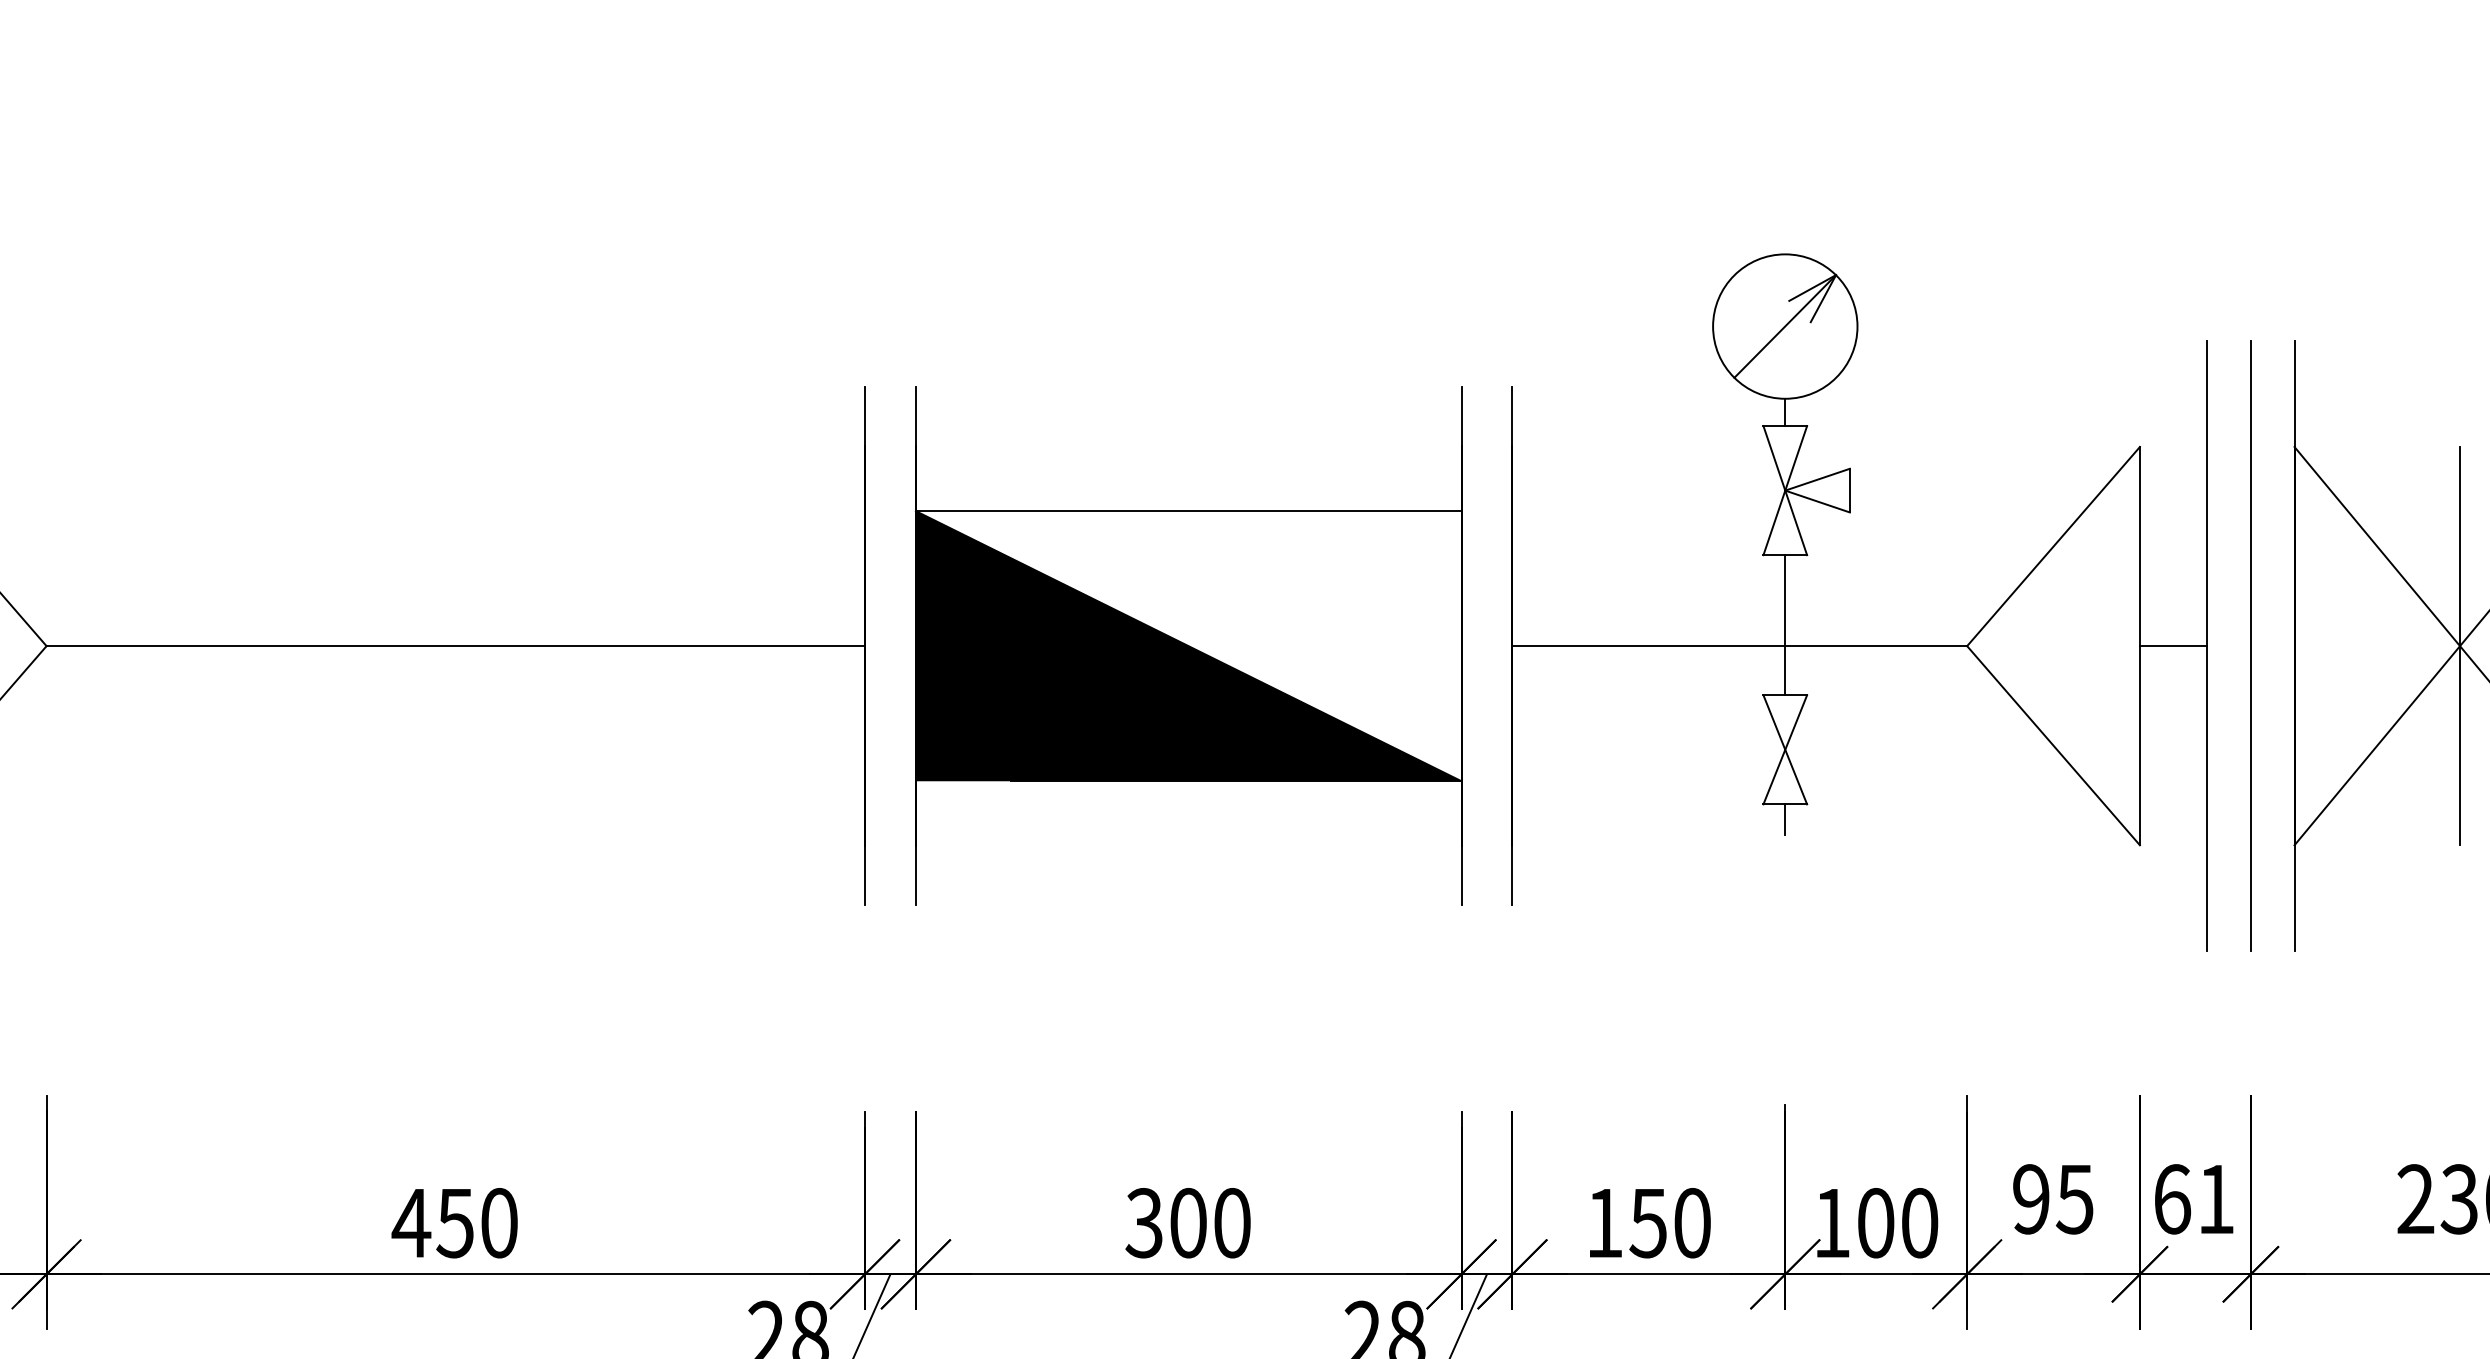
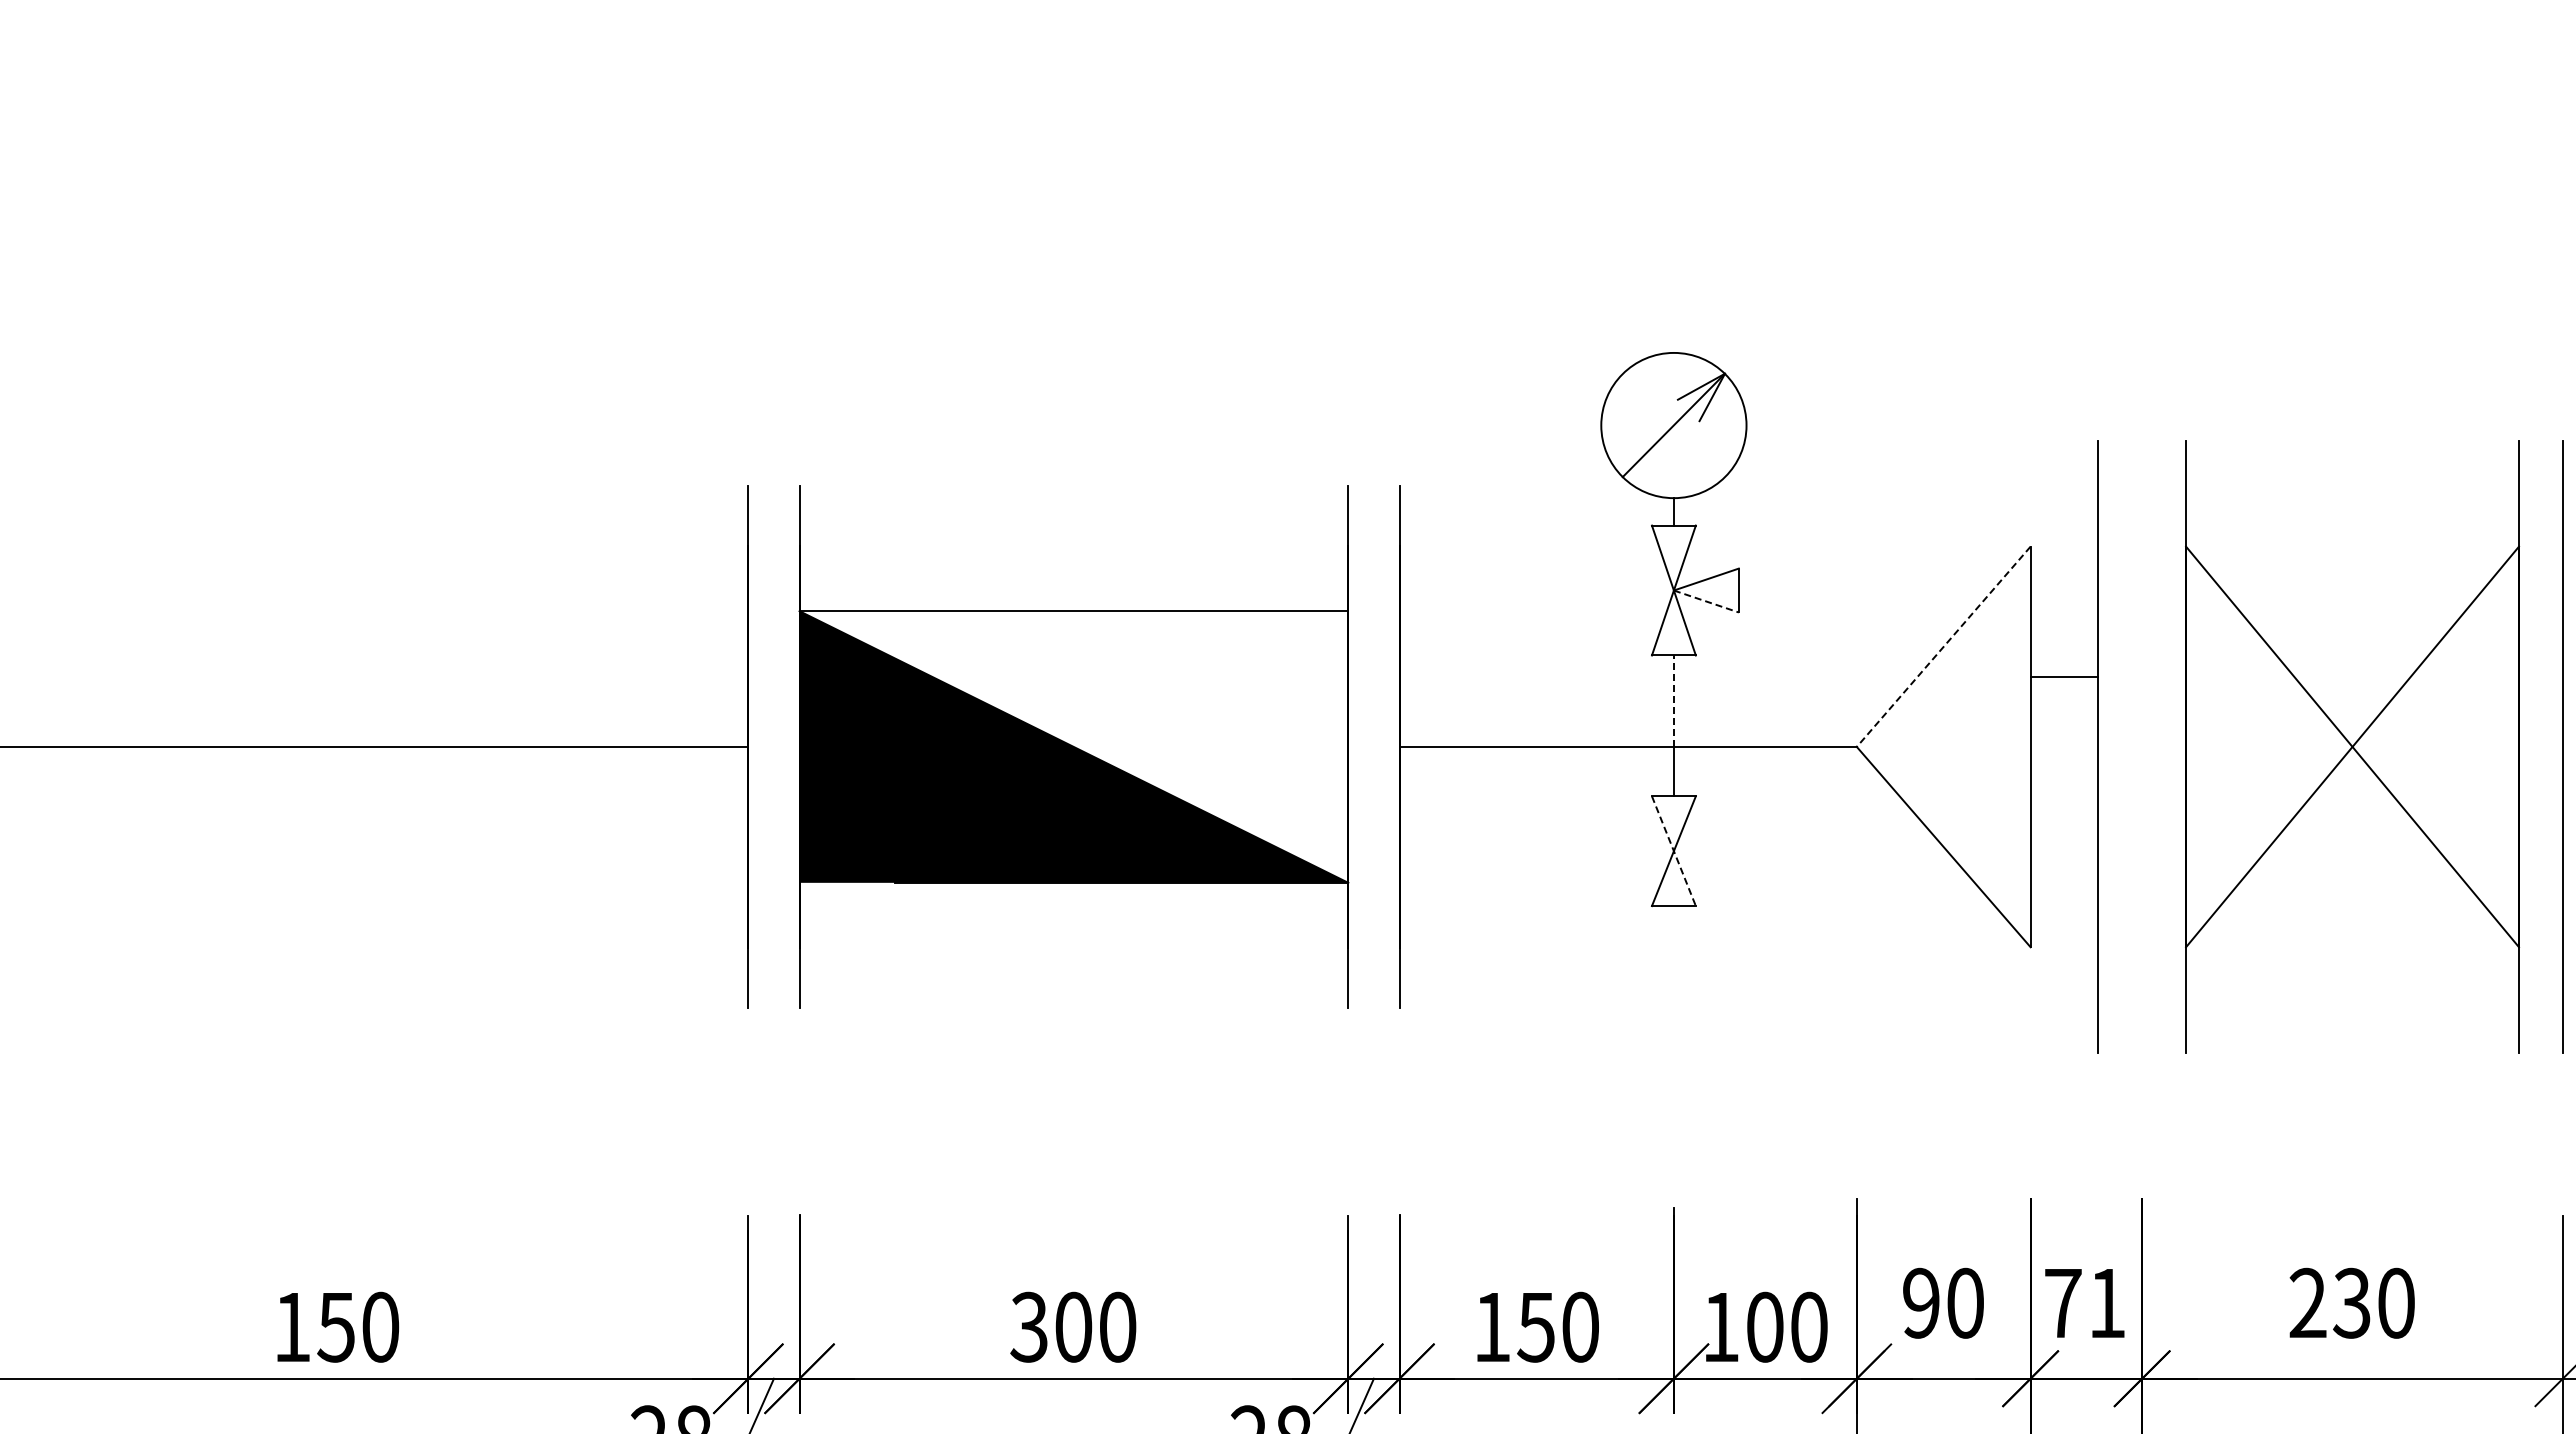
line: (1817, 501) -> (1706, 601), solid -> dashed
line: (2053, 546) -> (1943, 646), solid -> dashed
line: (1784, 600) -> (1673, 701), solid -> dashed
line: (2173, 645) -> (2064, 676), moved
line: (2251, 645) -> (2142, 746), removed
line: (2460, 645) -> (2352, 746), removed
line: (1785, 750) -> (1674, 851), solid -> dashed
line: (1784, 819) -> (1673, 921), removed
text: (2074, 1198) -> (1964, 1302), 95 -> 90
text: (2172, 1198) -> (2063, 1302), 61 -> 71
text: (411, 1223) -> (292, 1327), 450 -> 150

